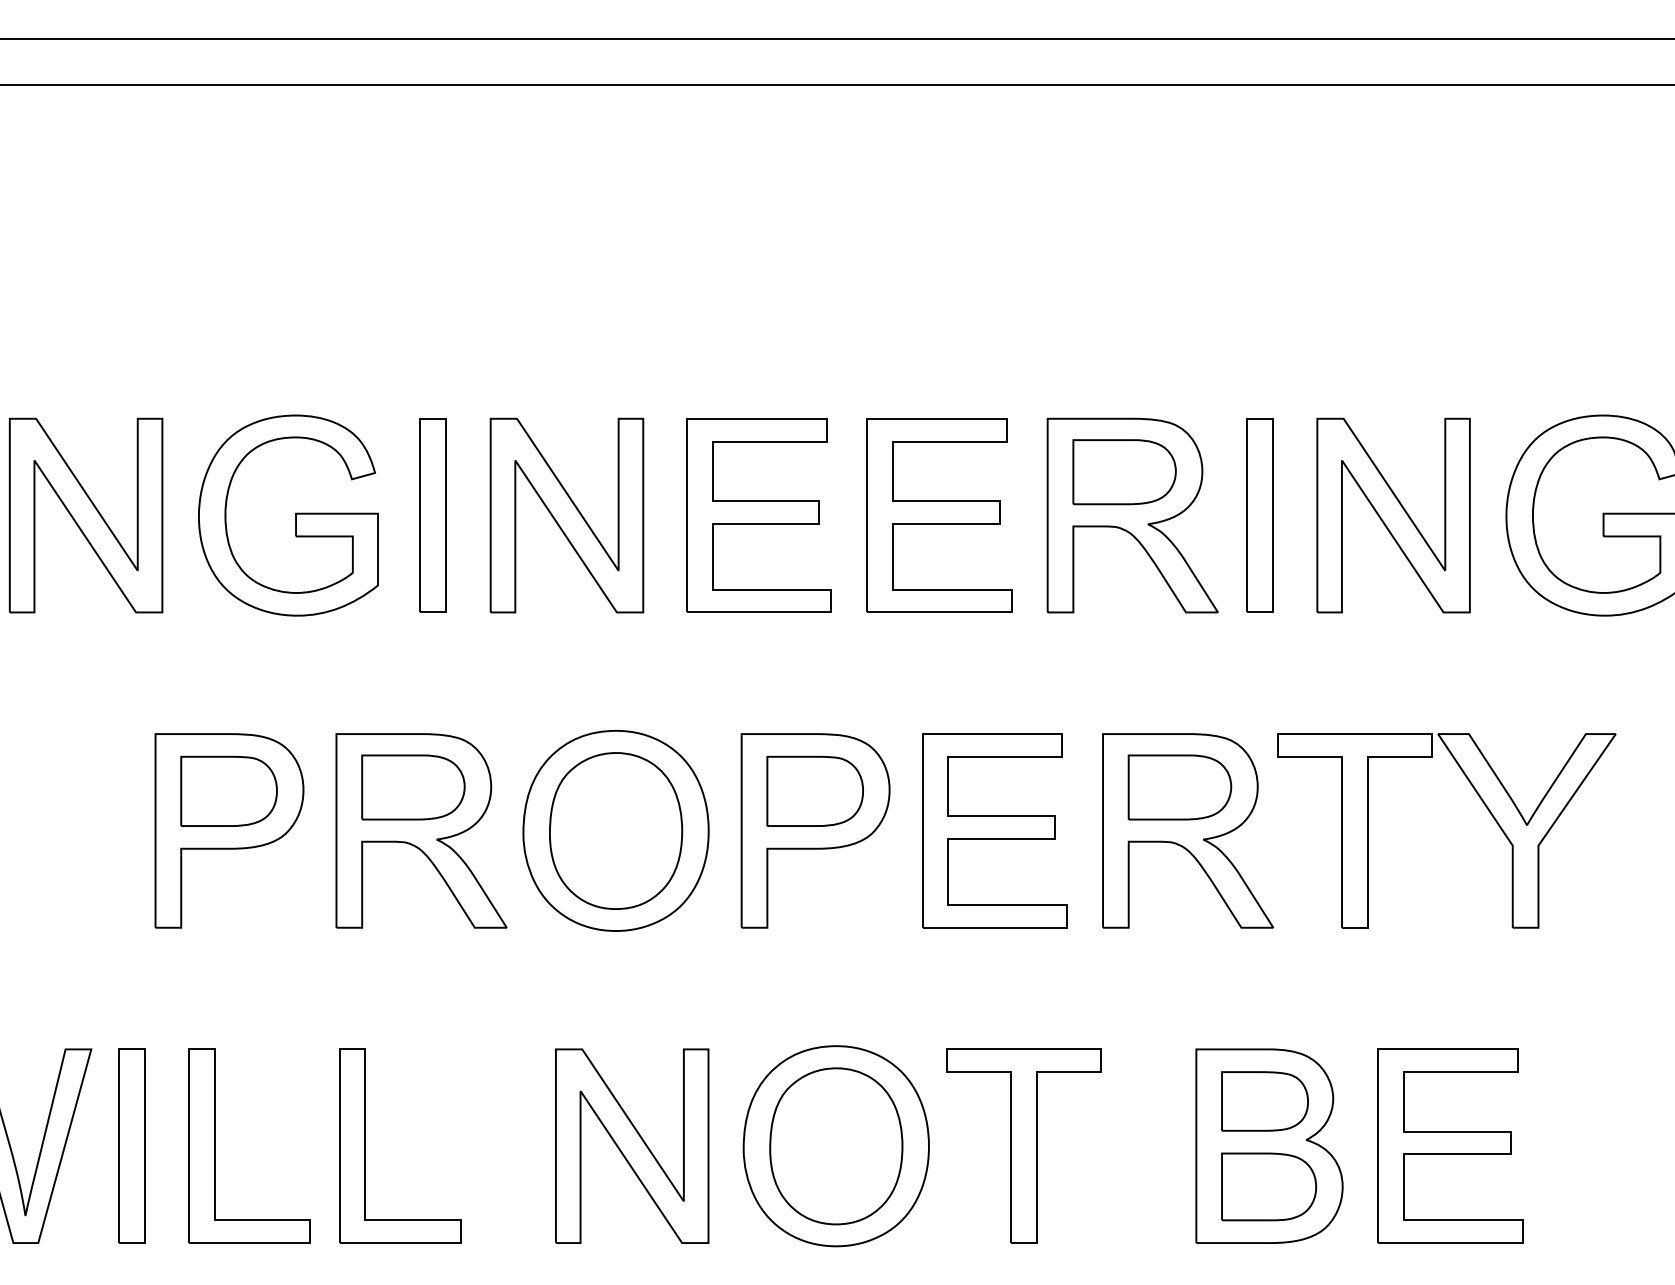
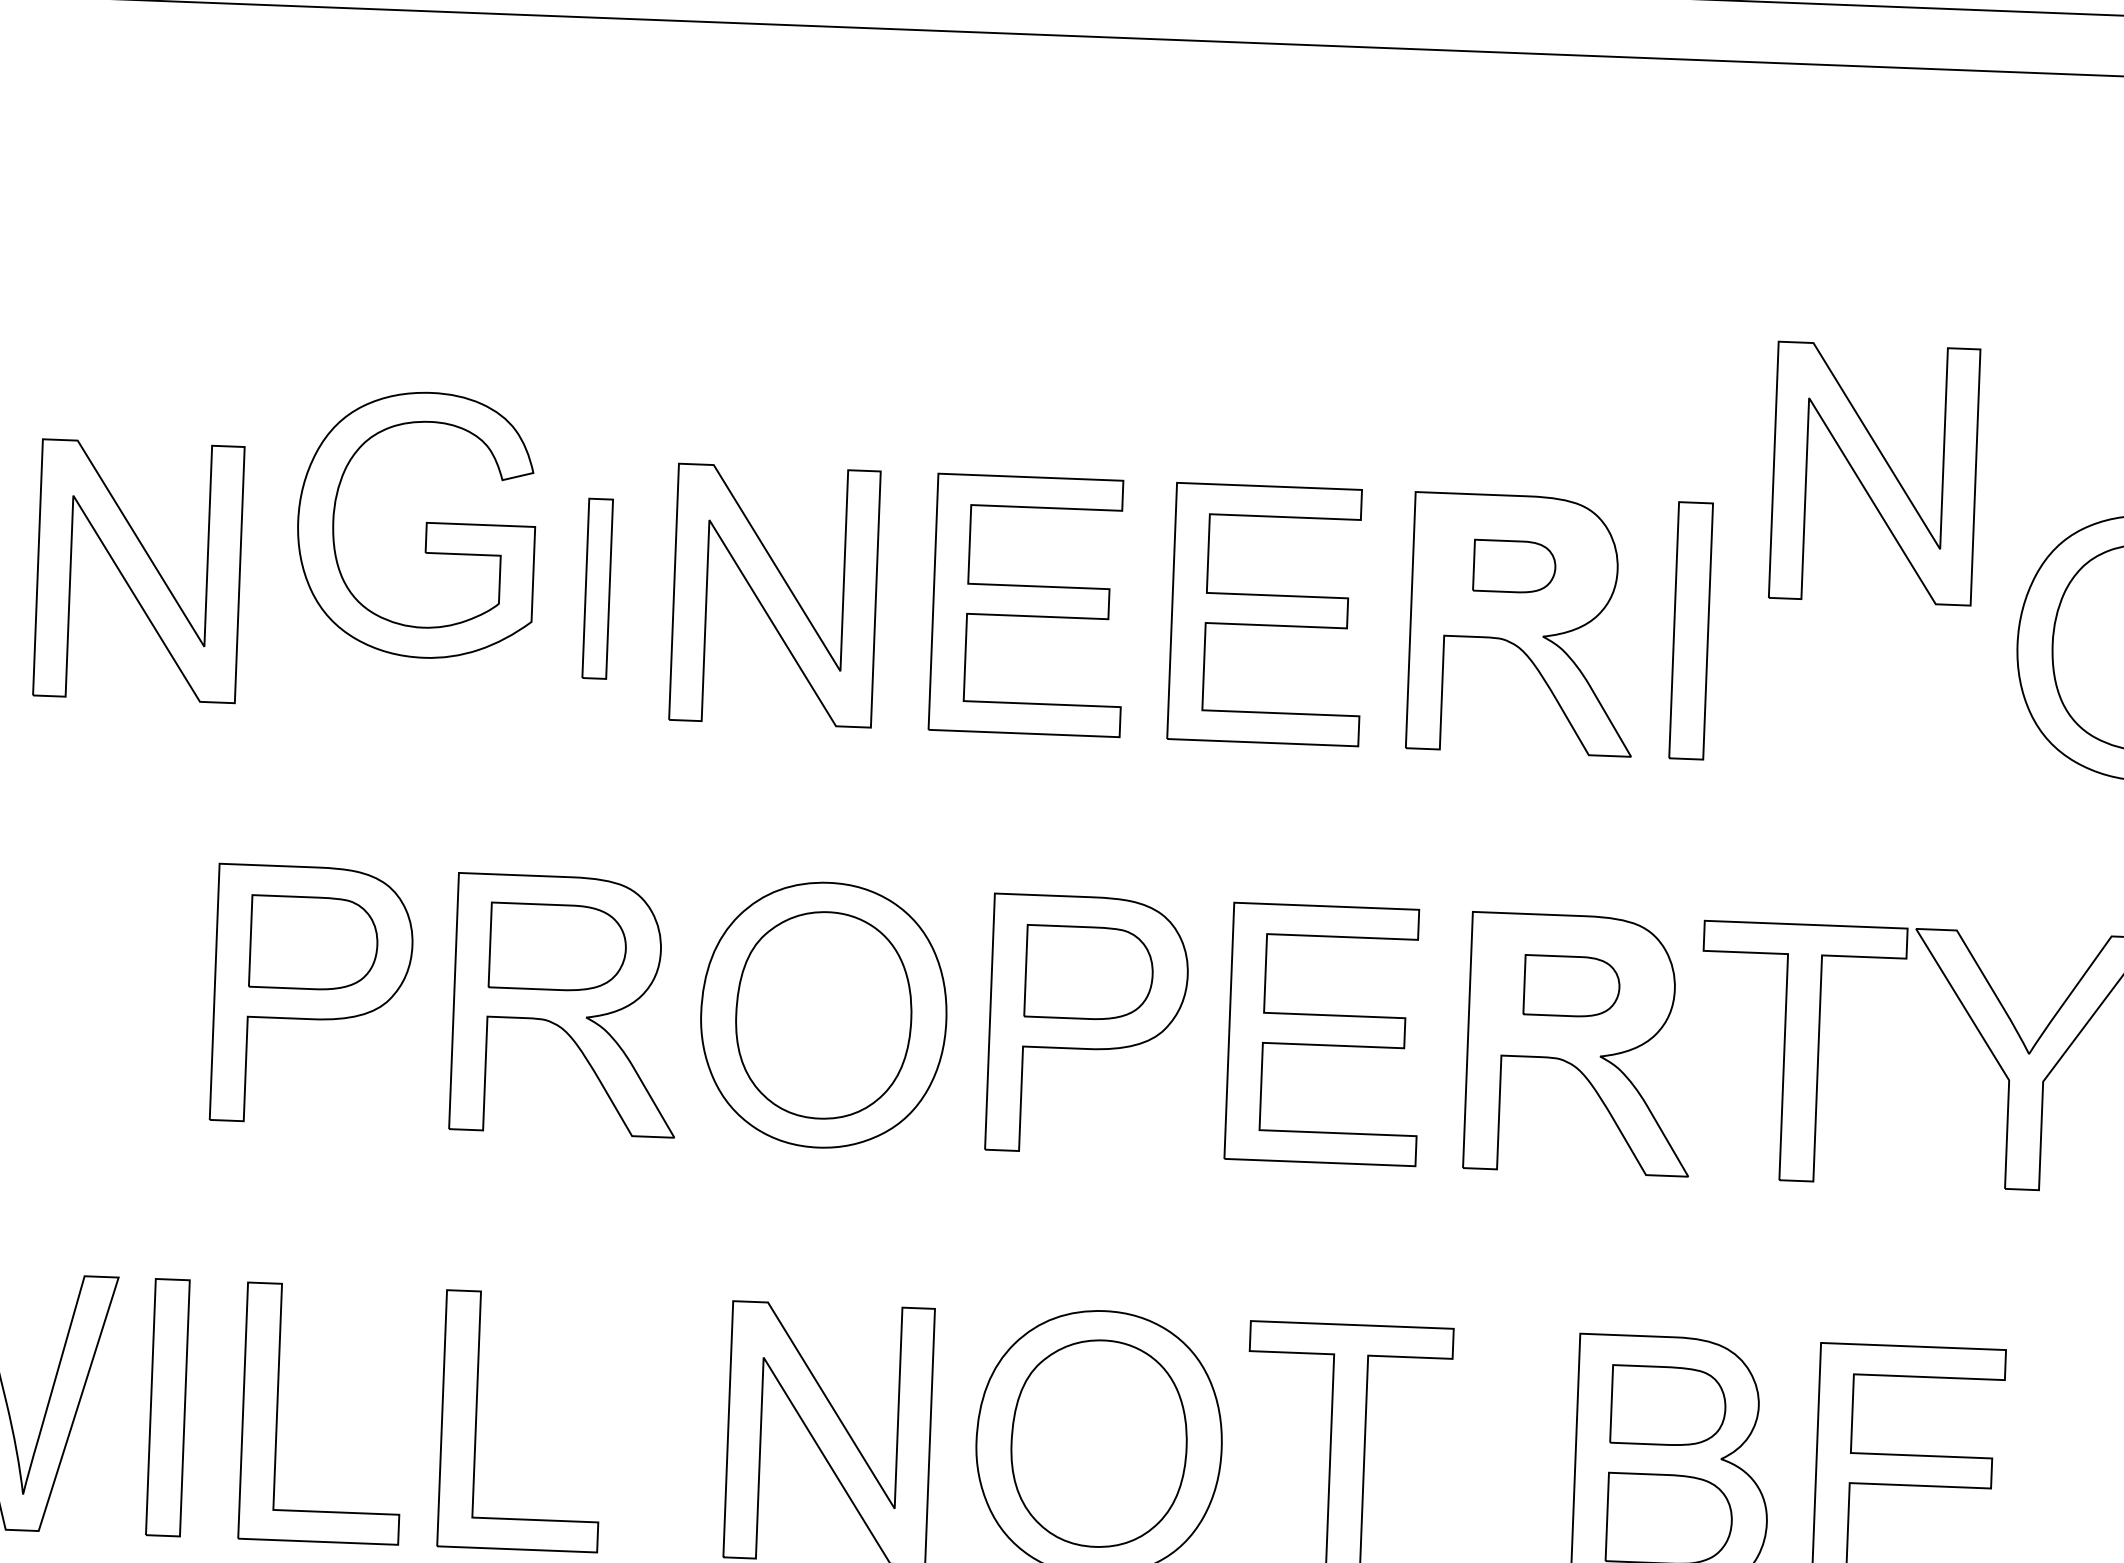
part: (1124, 472) -> (1514, 566), size x0.6
part: (295, 515) -> (425, 525), moved
part: (432, 515) -> (597, 588), size x0.7
part: (1393, 515) -> (1874, 473), moved
part: (1179, 787) -> (1571, 986), size x0.7

